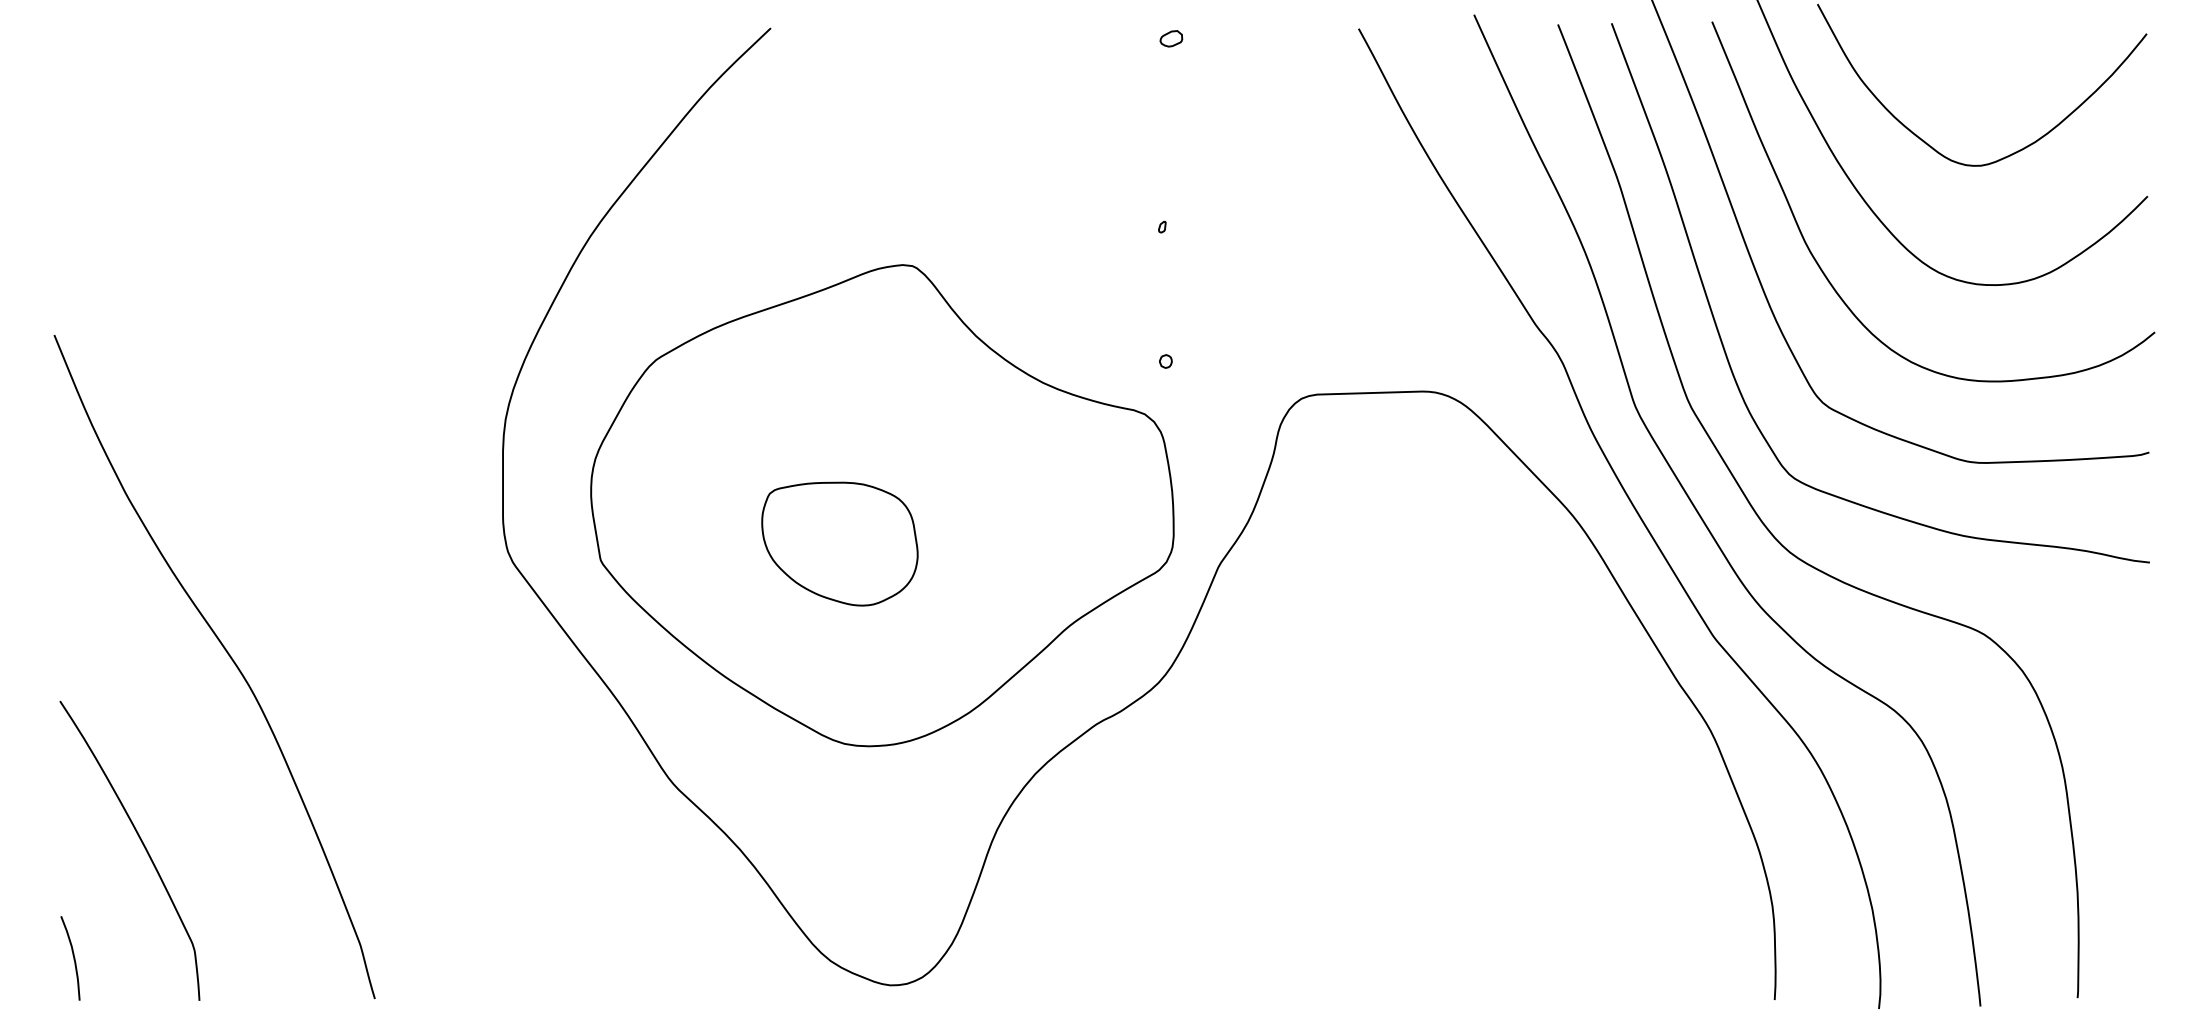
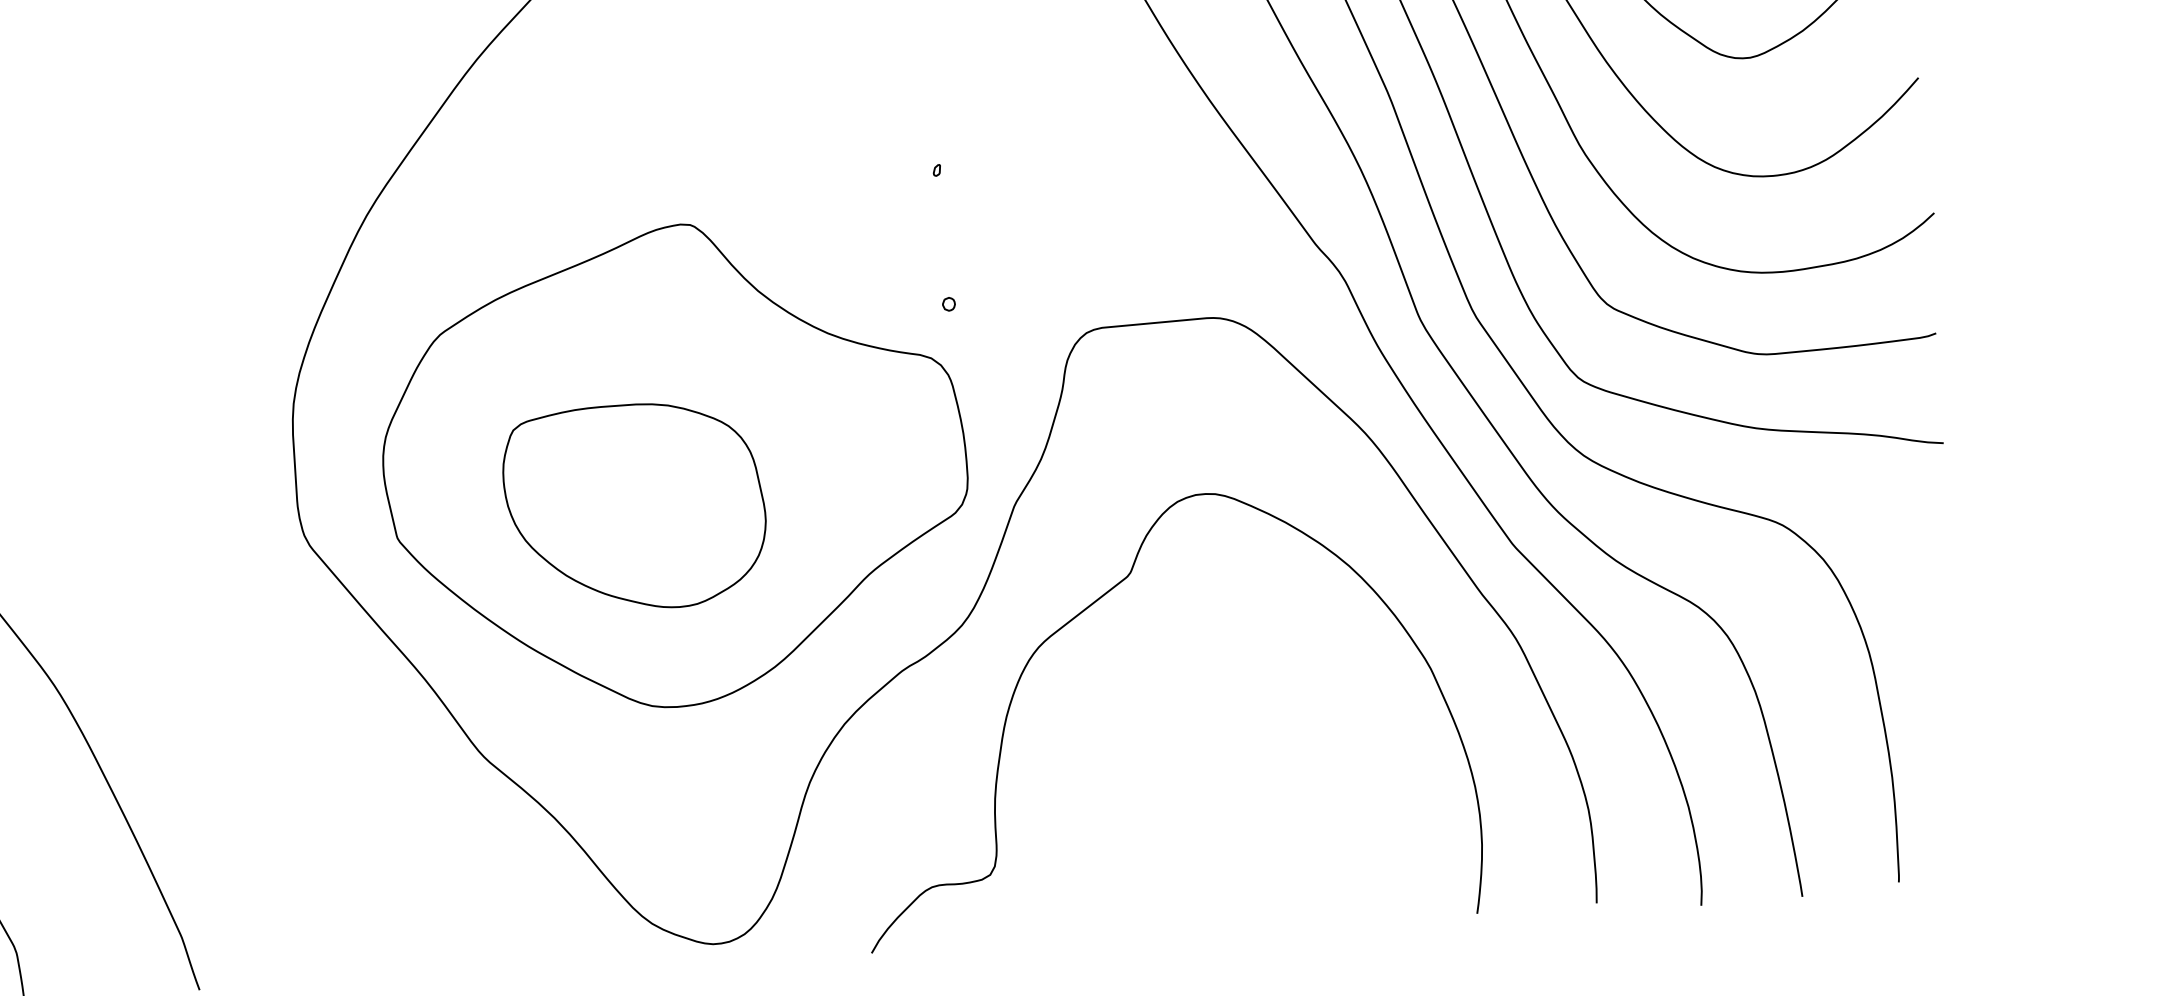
part: (839, 543) -> (634, 506), size x1.67
curve: (1283, 675) -> (1086, 610), added

